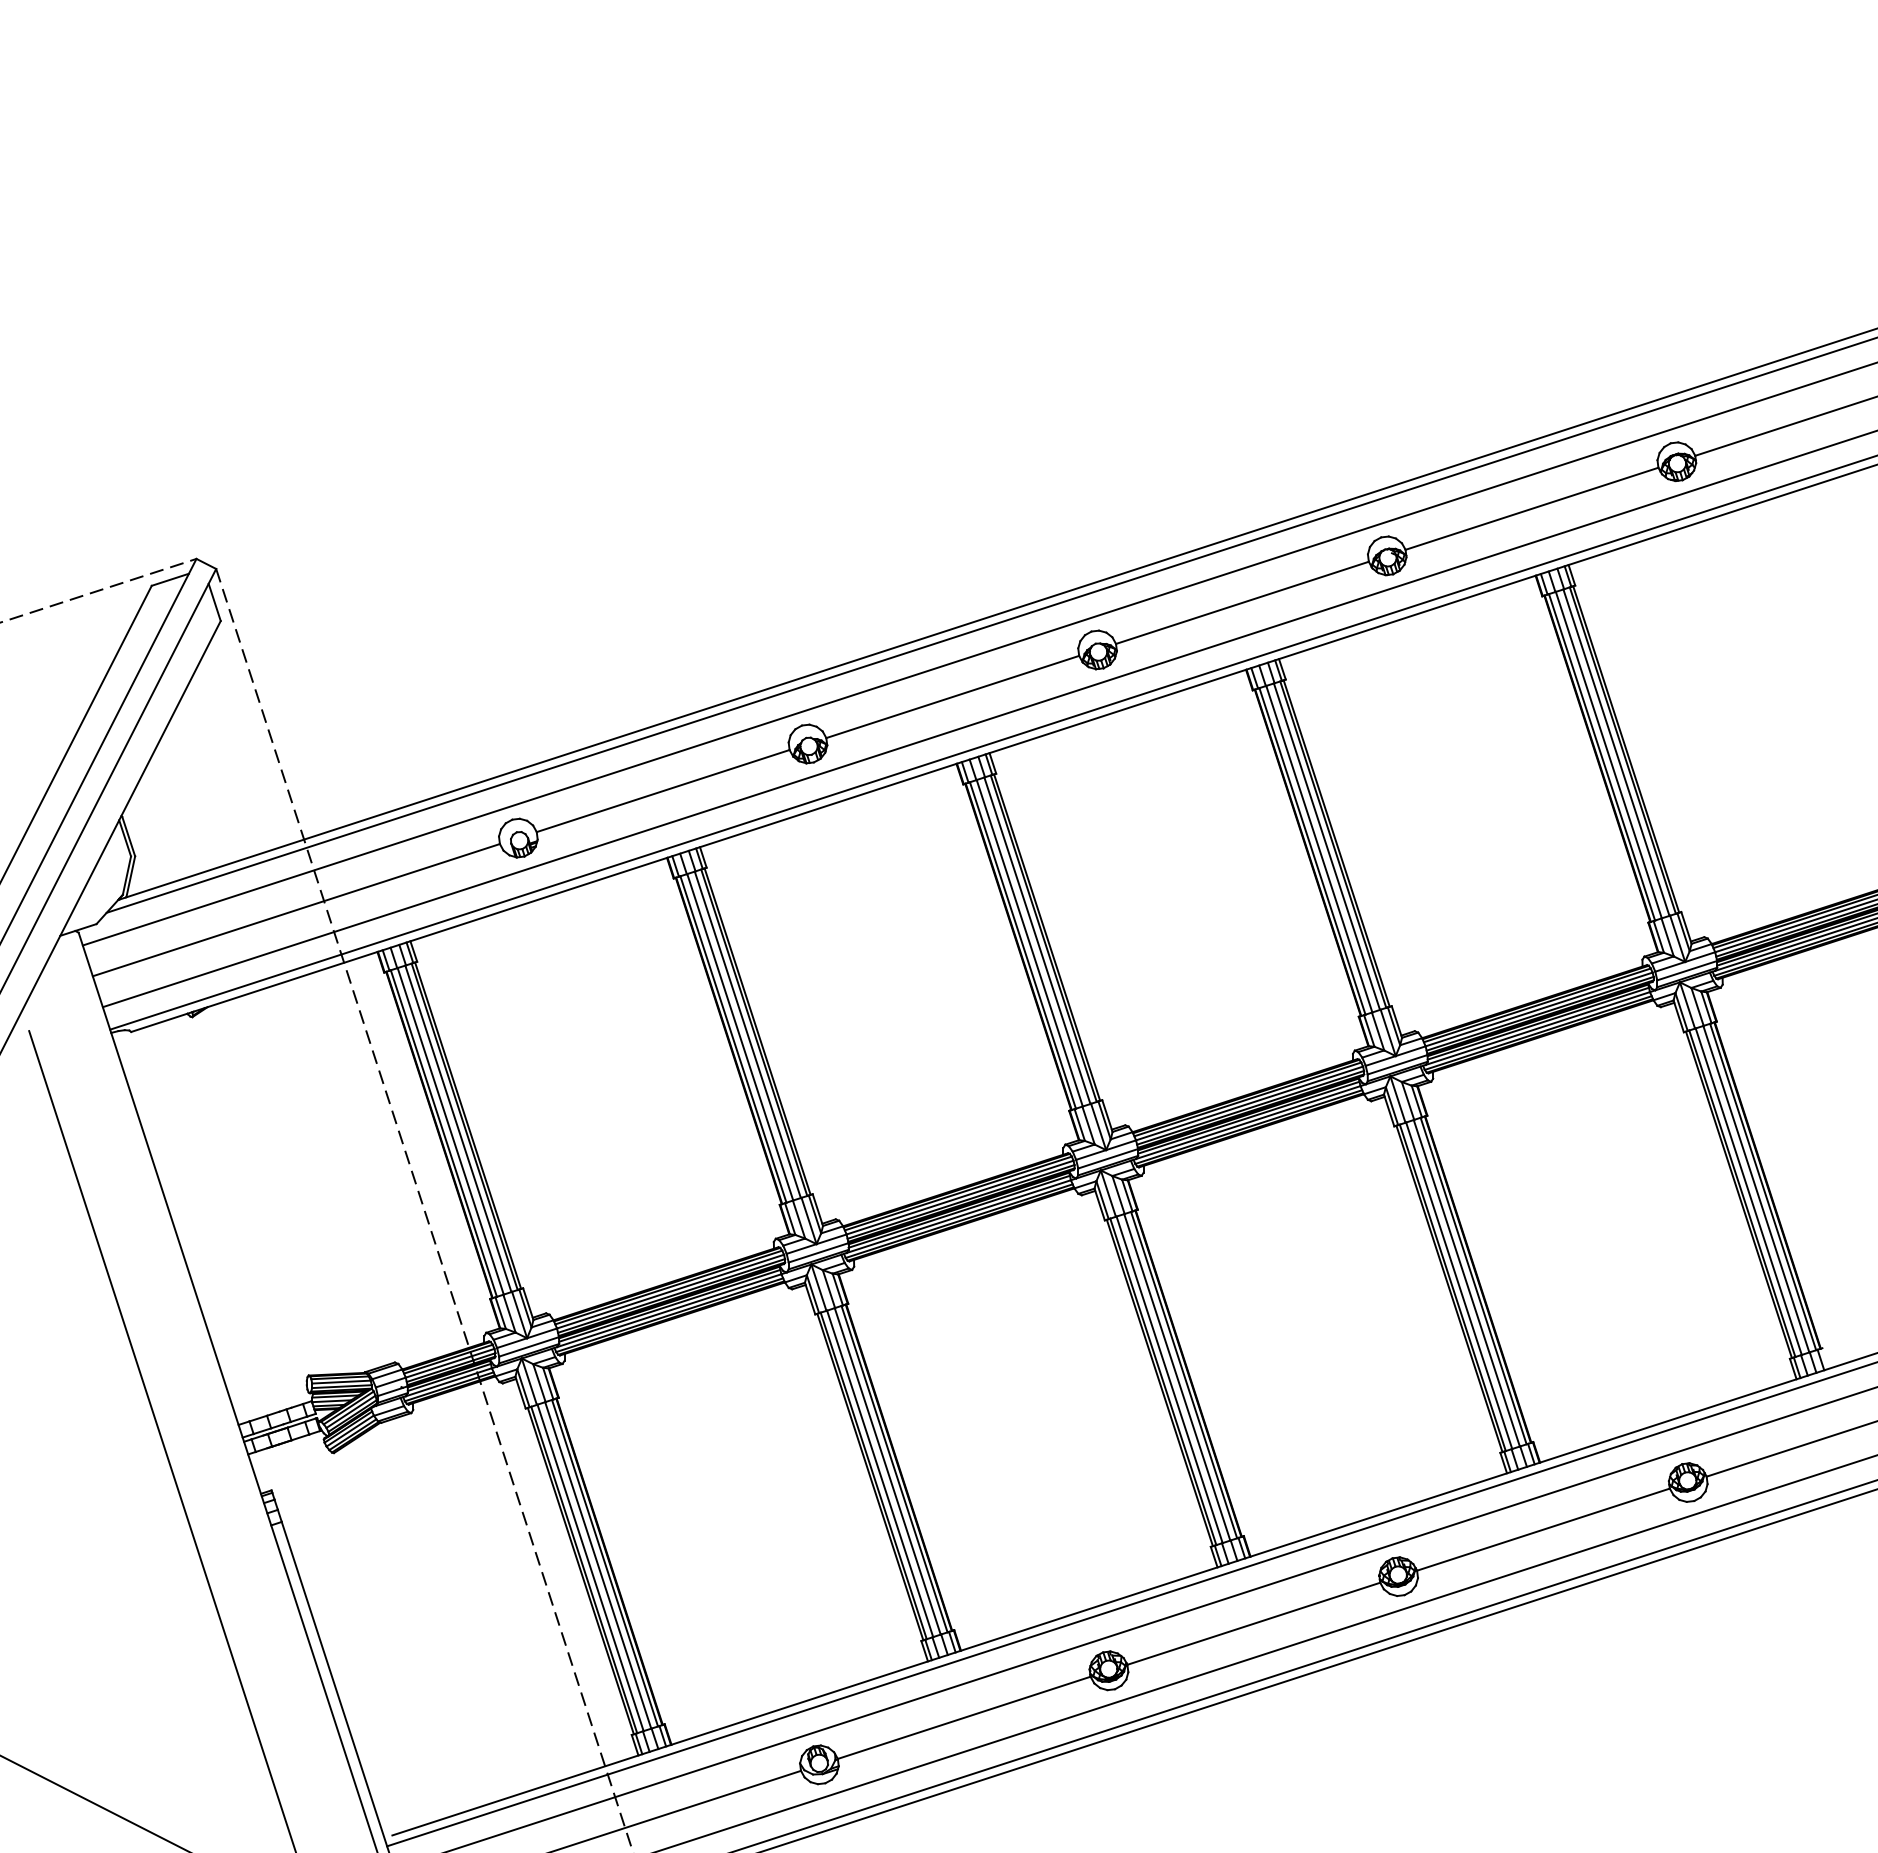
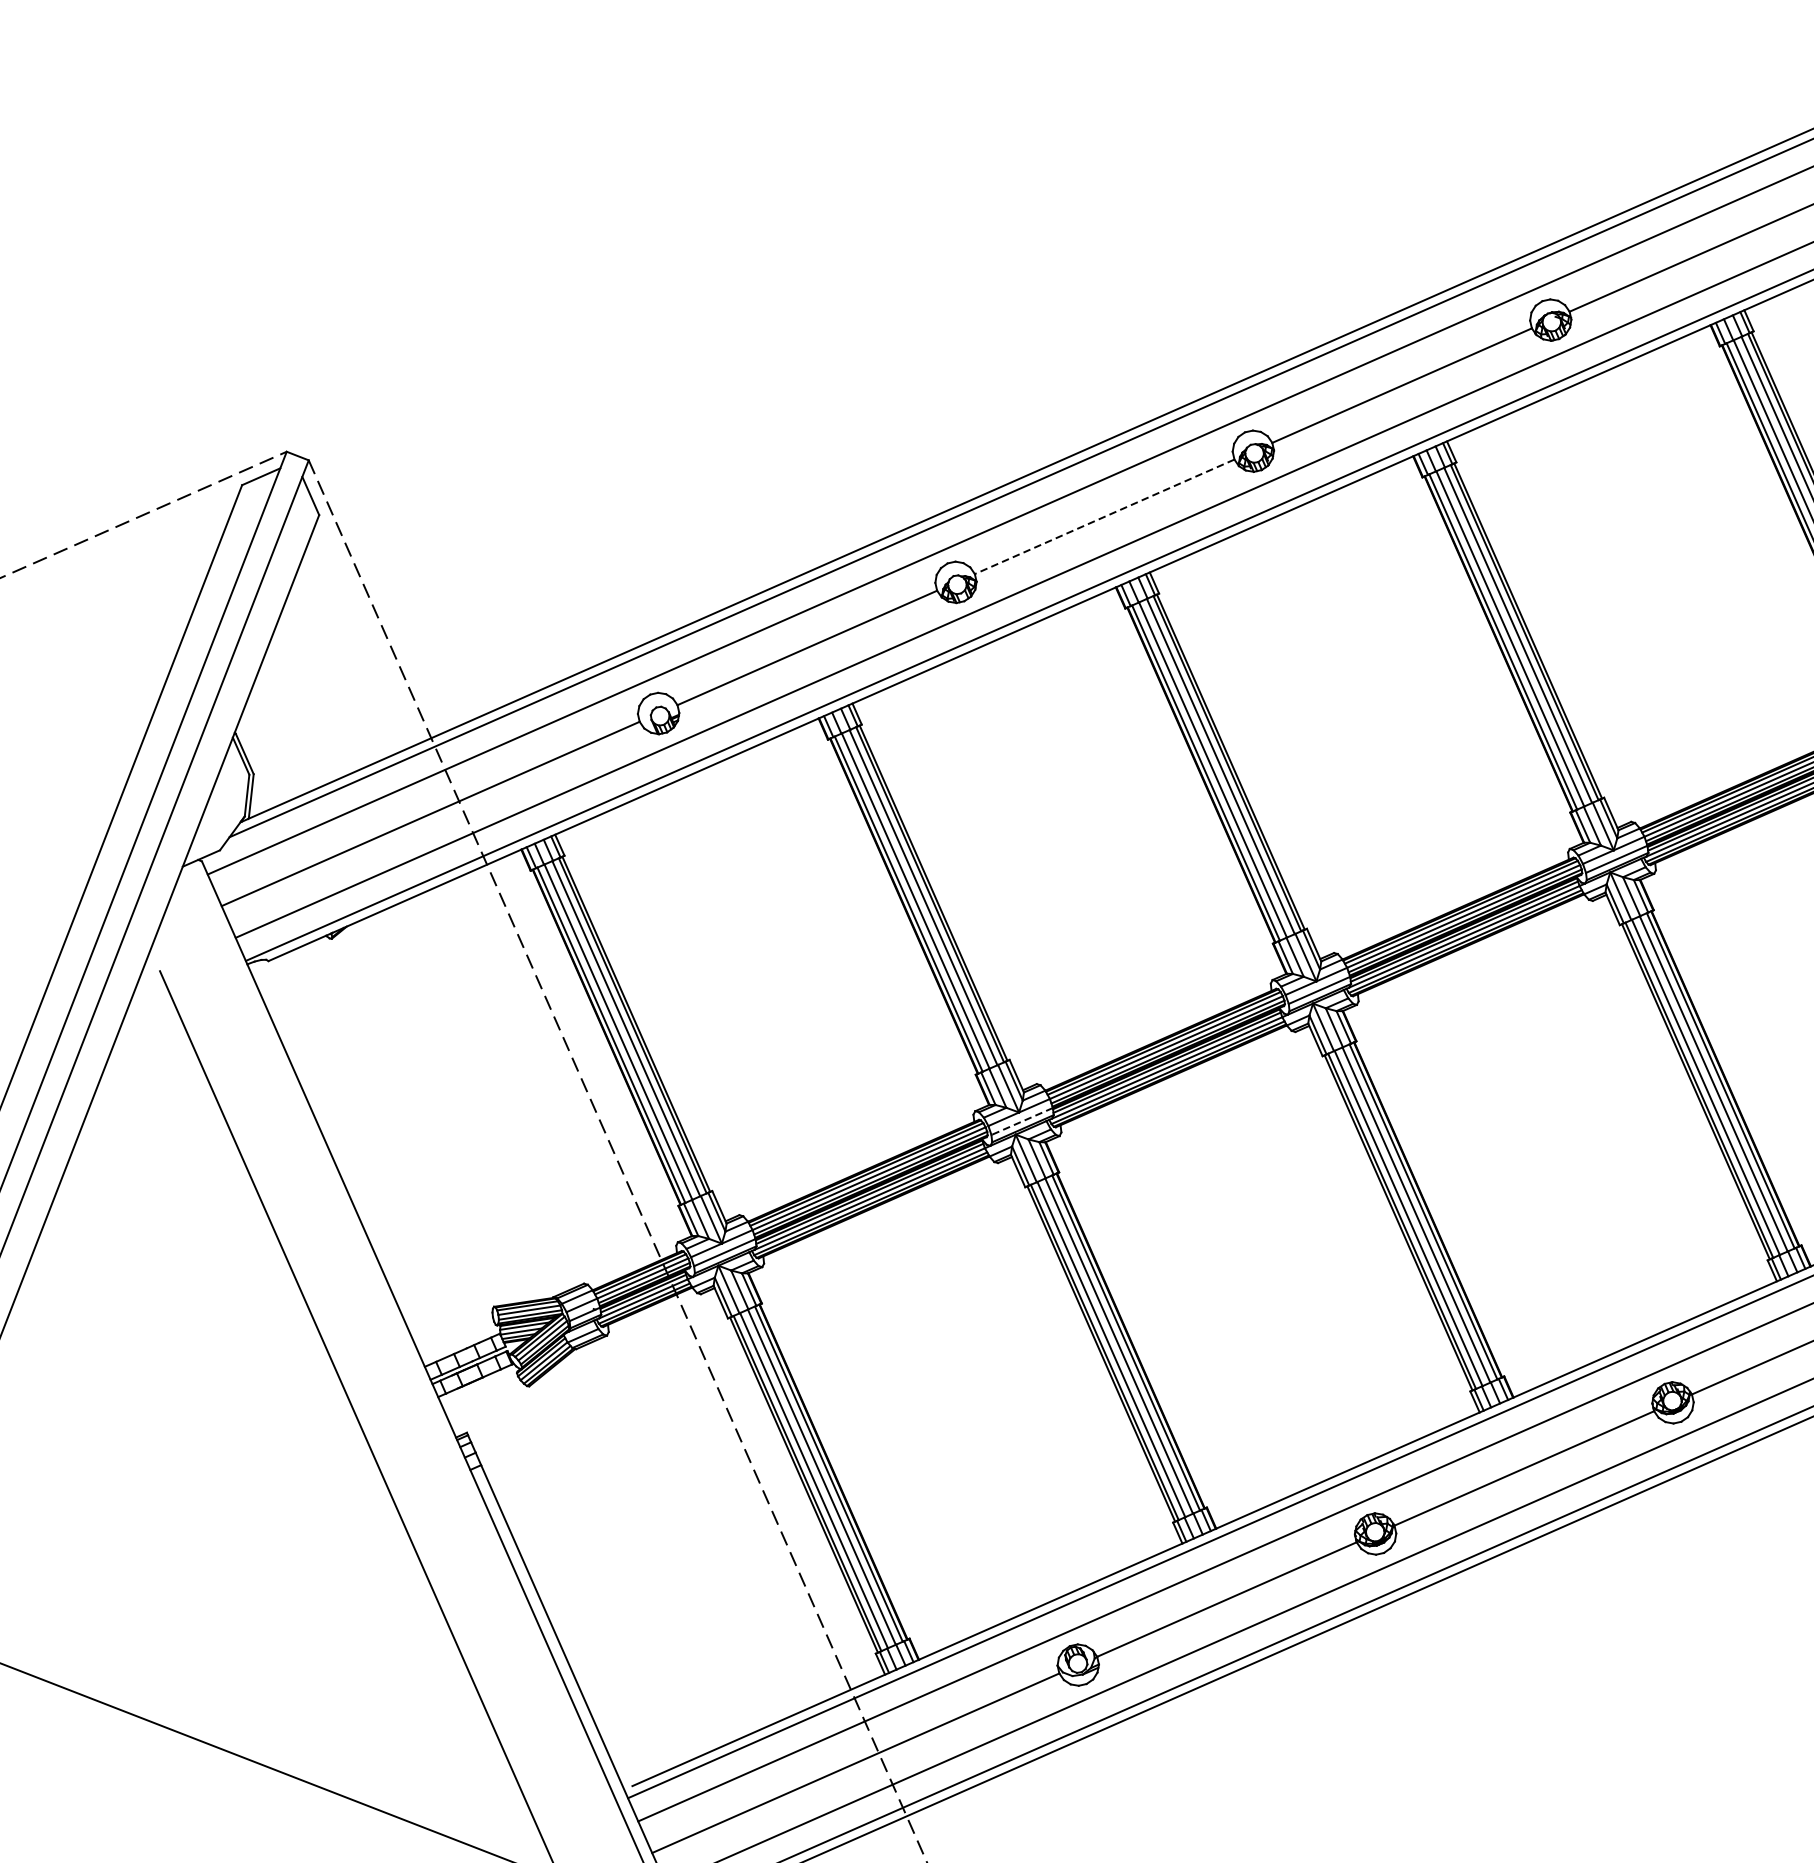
line: (952, 696) -> (1104, 516), solid -> dashed
line: (818, 1252) -> (1022, 1121), solid -> dashed

